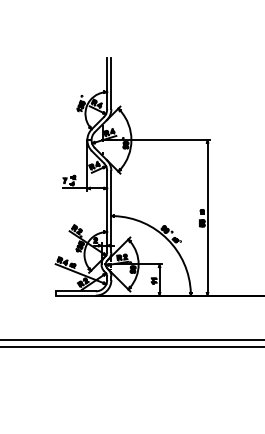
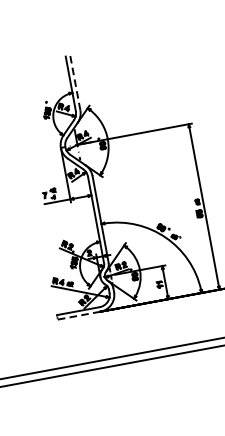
line: (111, 83) -> (75, 82), solid -> dashed
line: (76, 295) -> (79, 315), solid -> dashed

